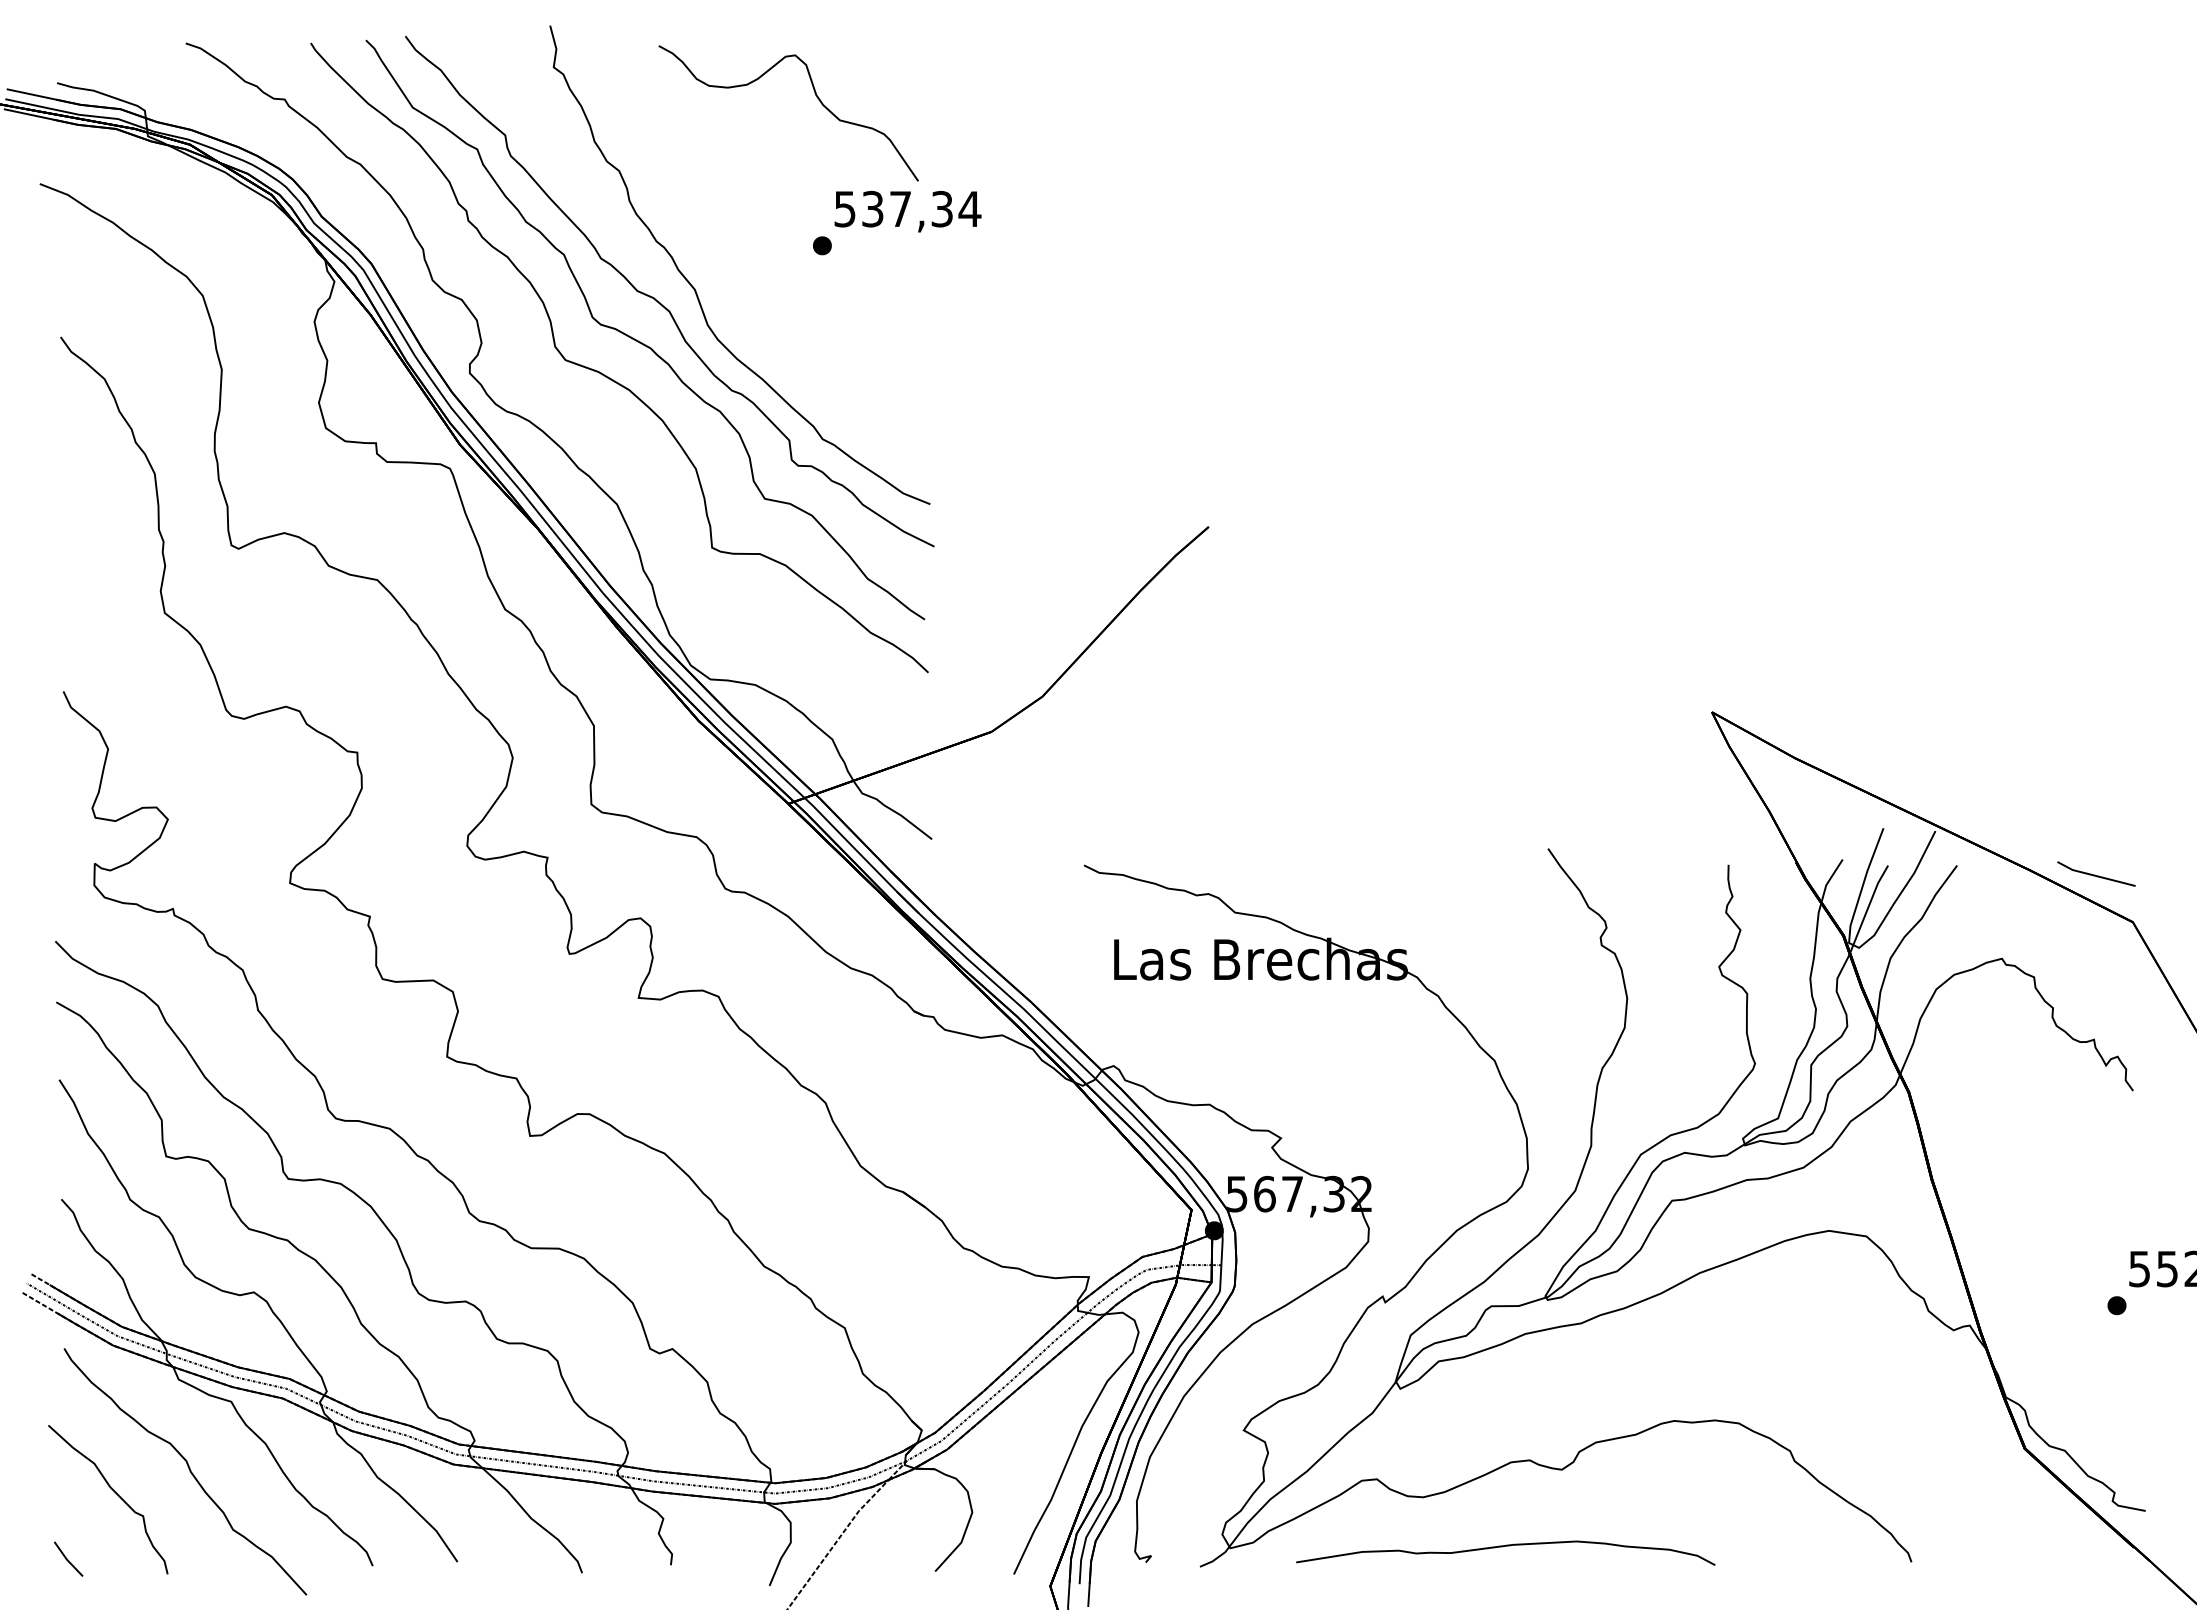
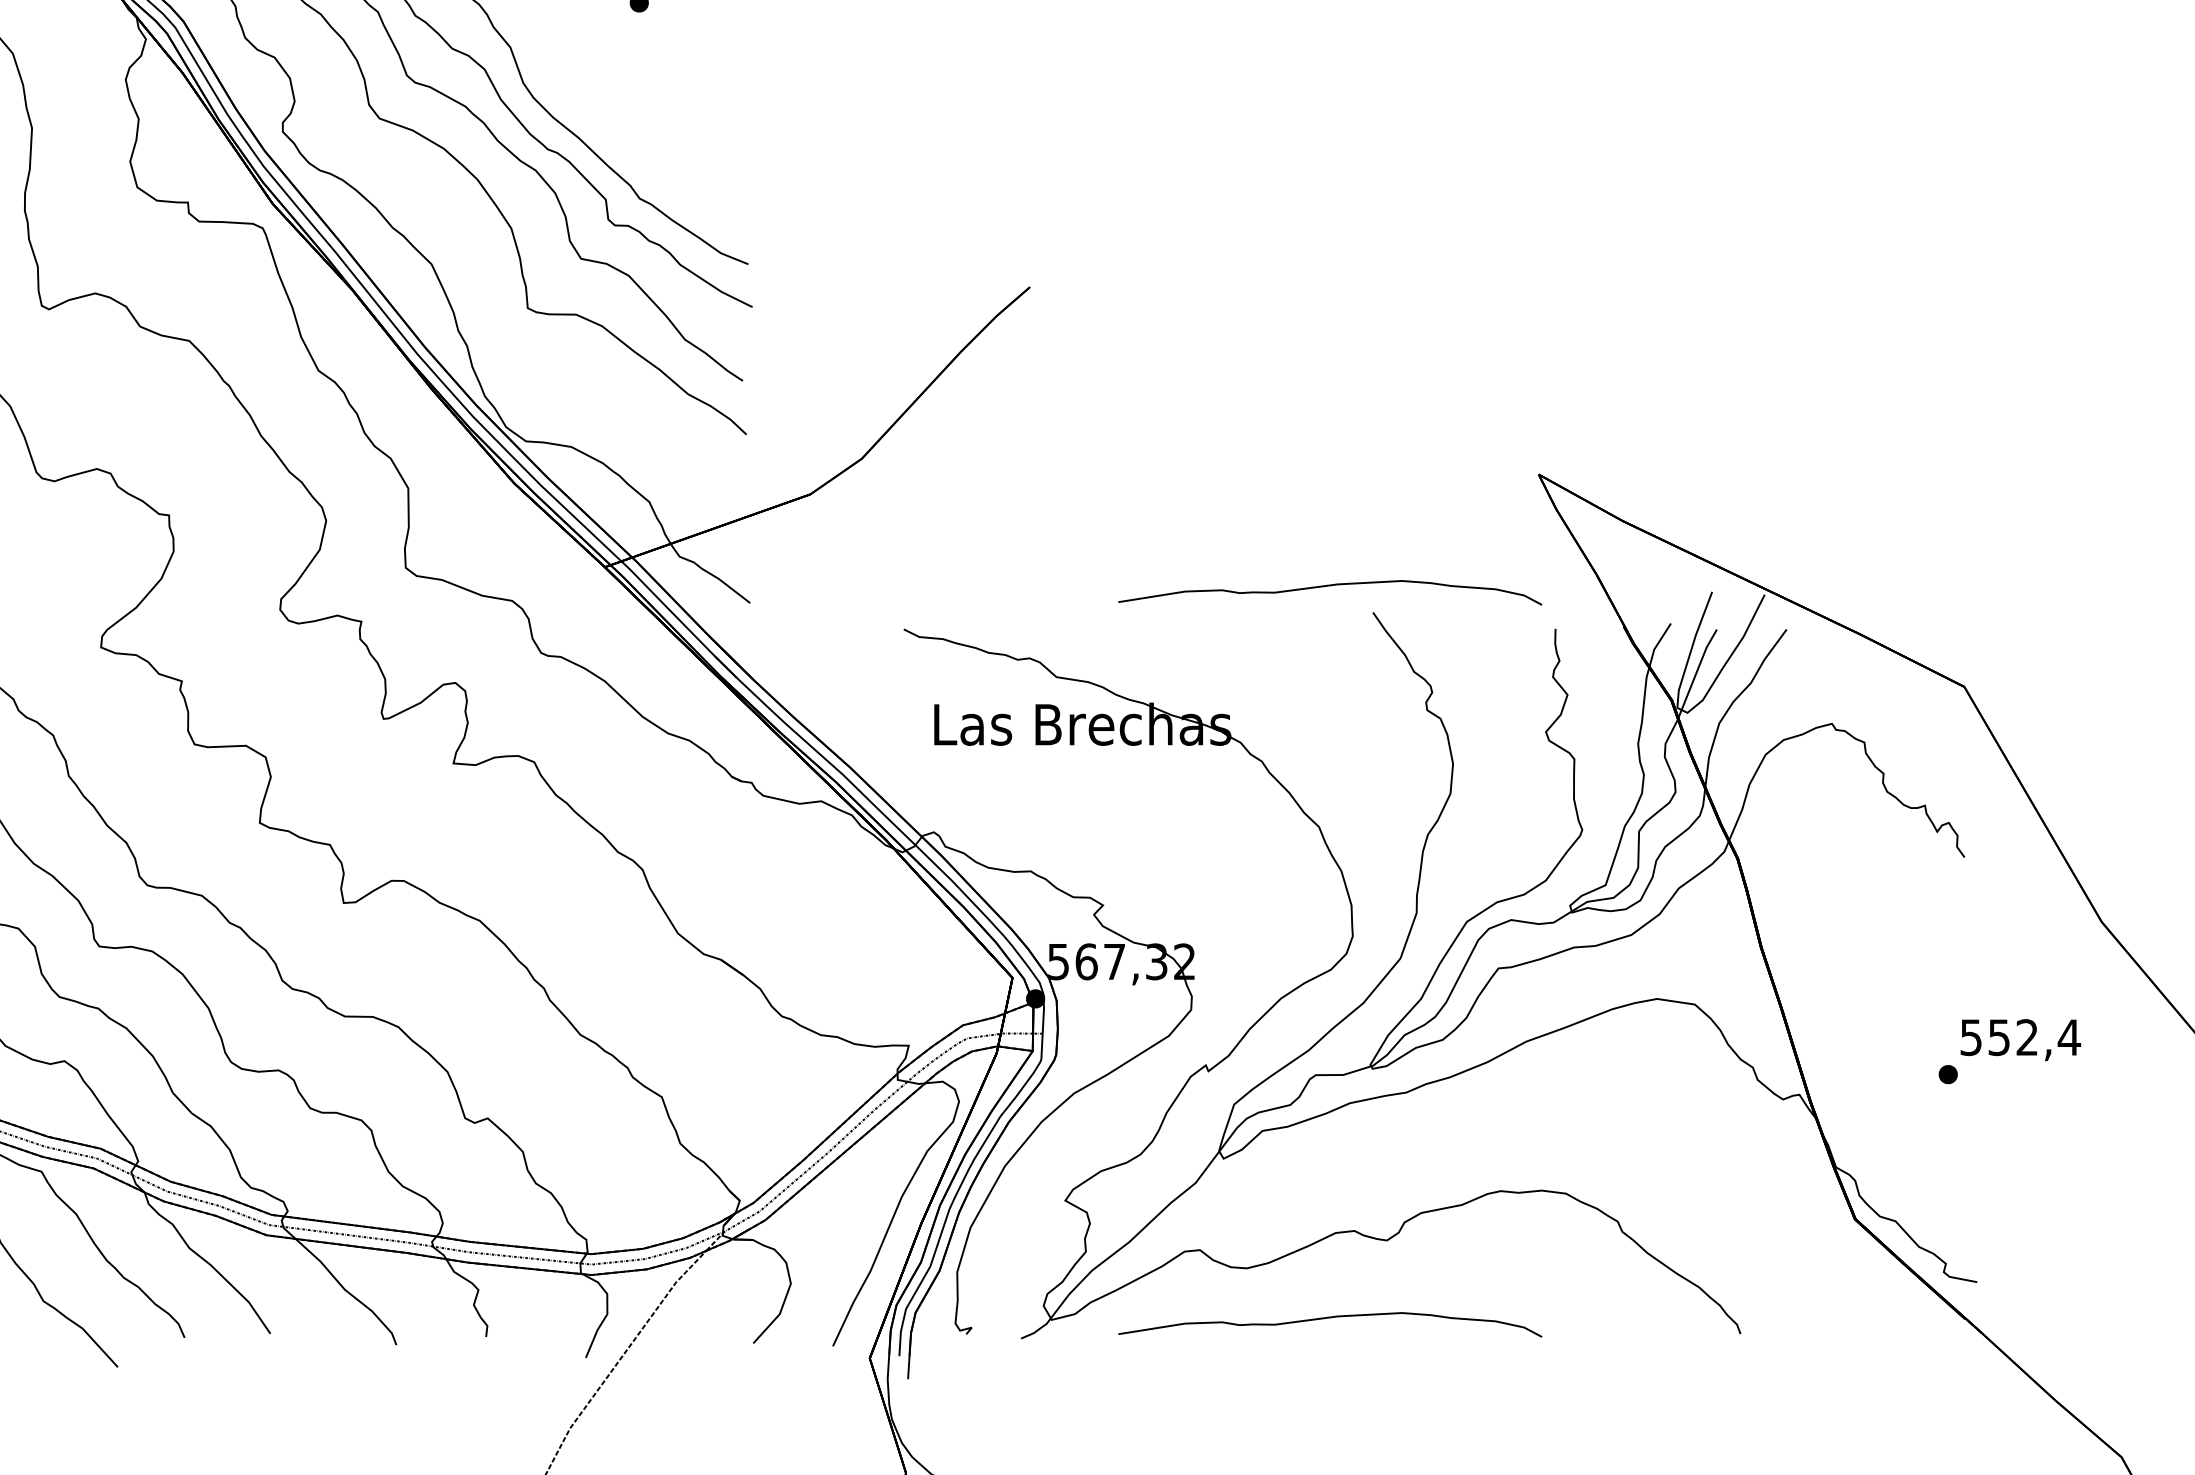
curve: (1502, 823) -> (1326, 587), added
line: (2095, 874) -> (1926, 638), removed

